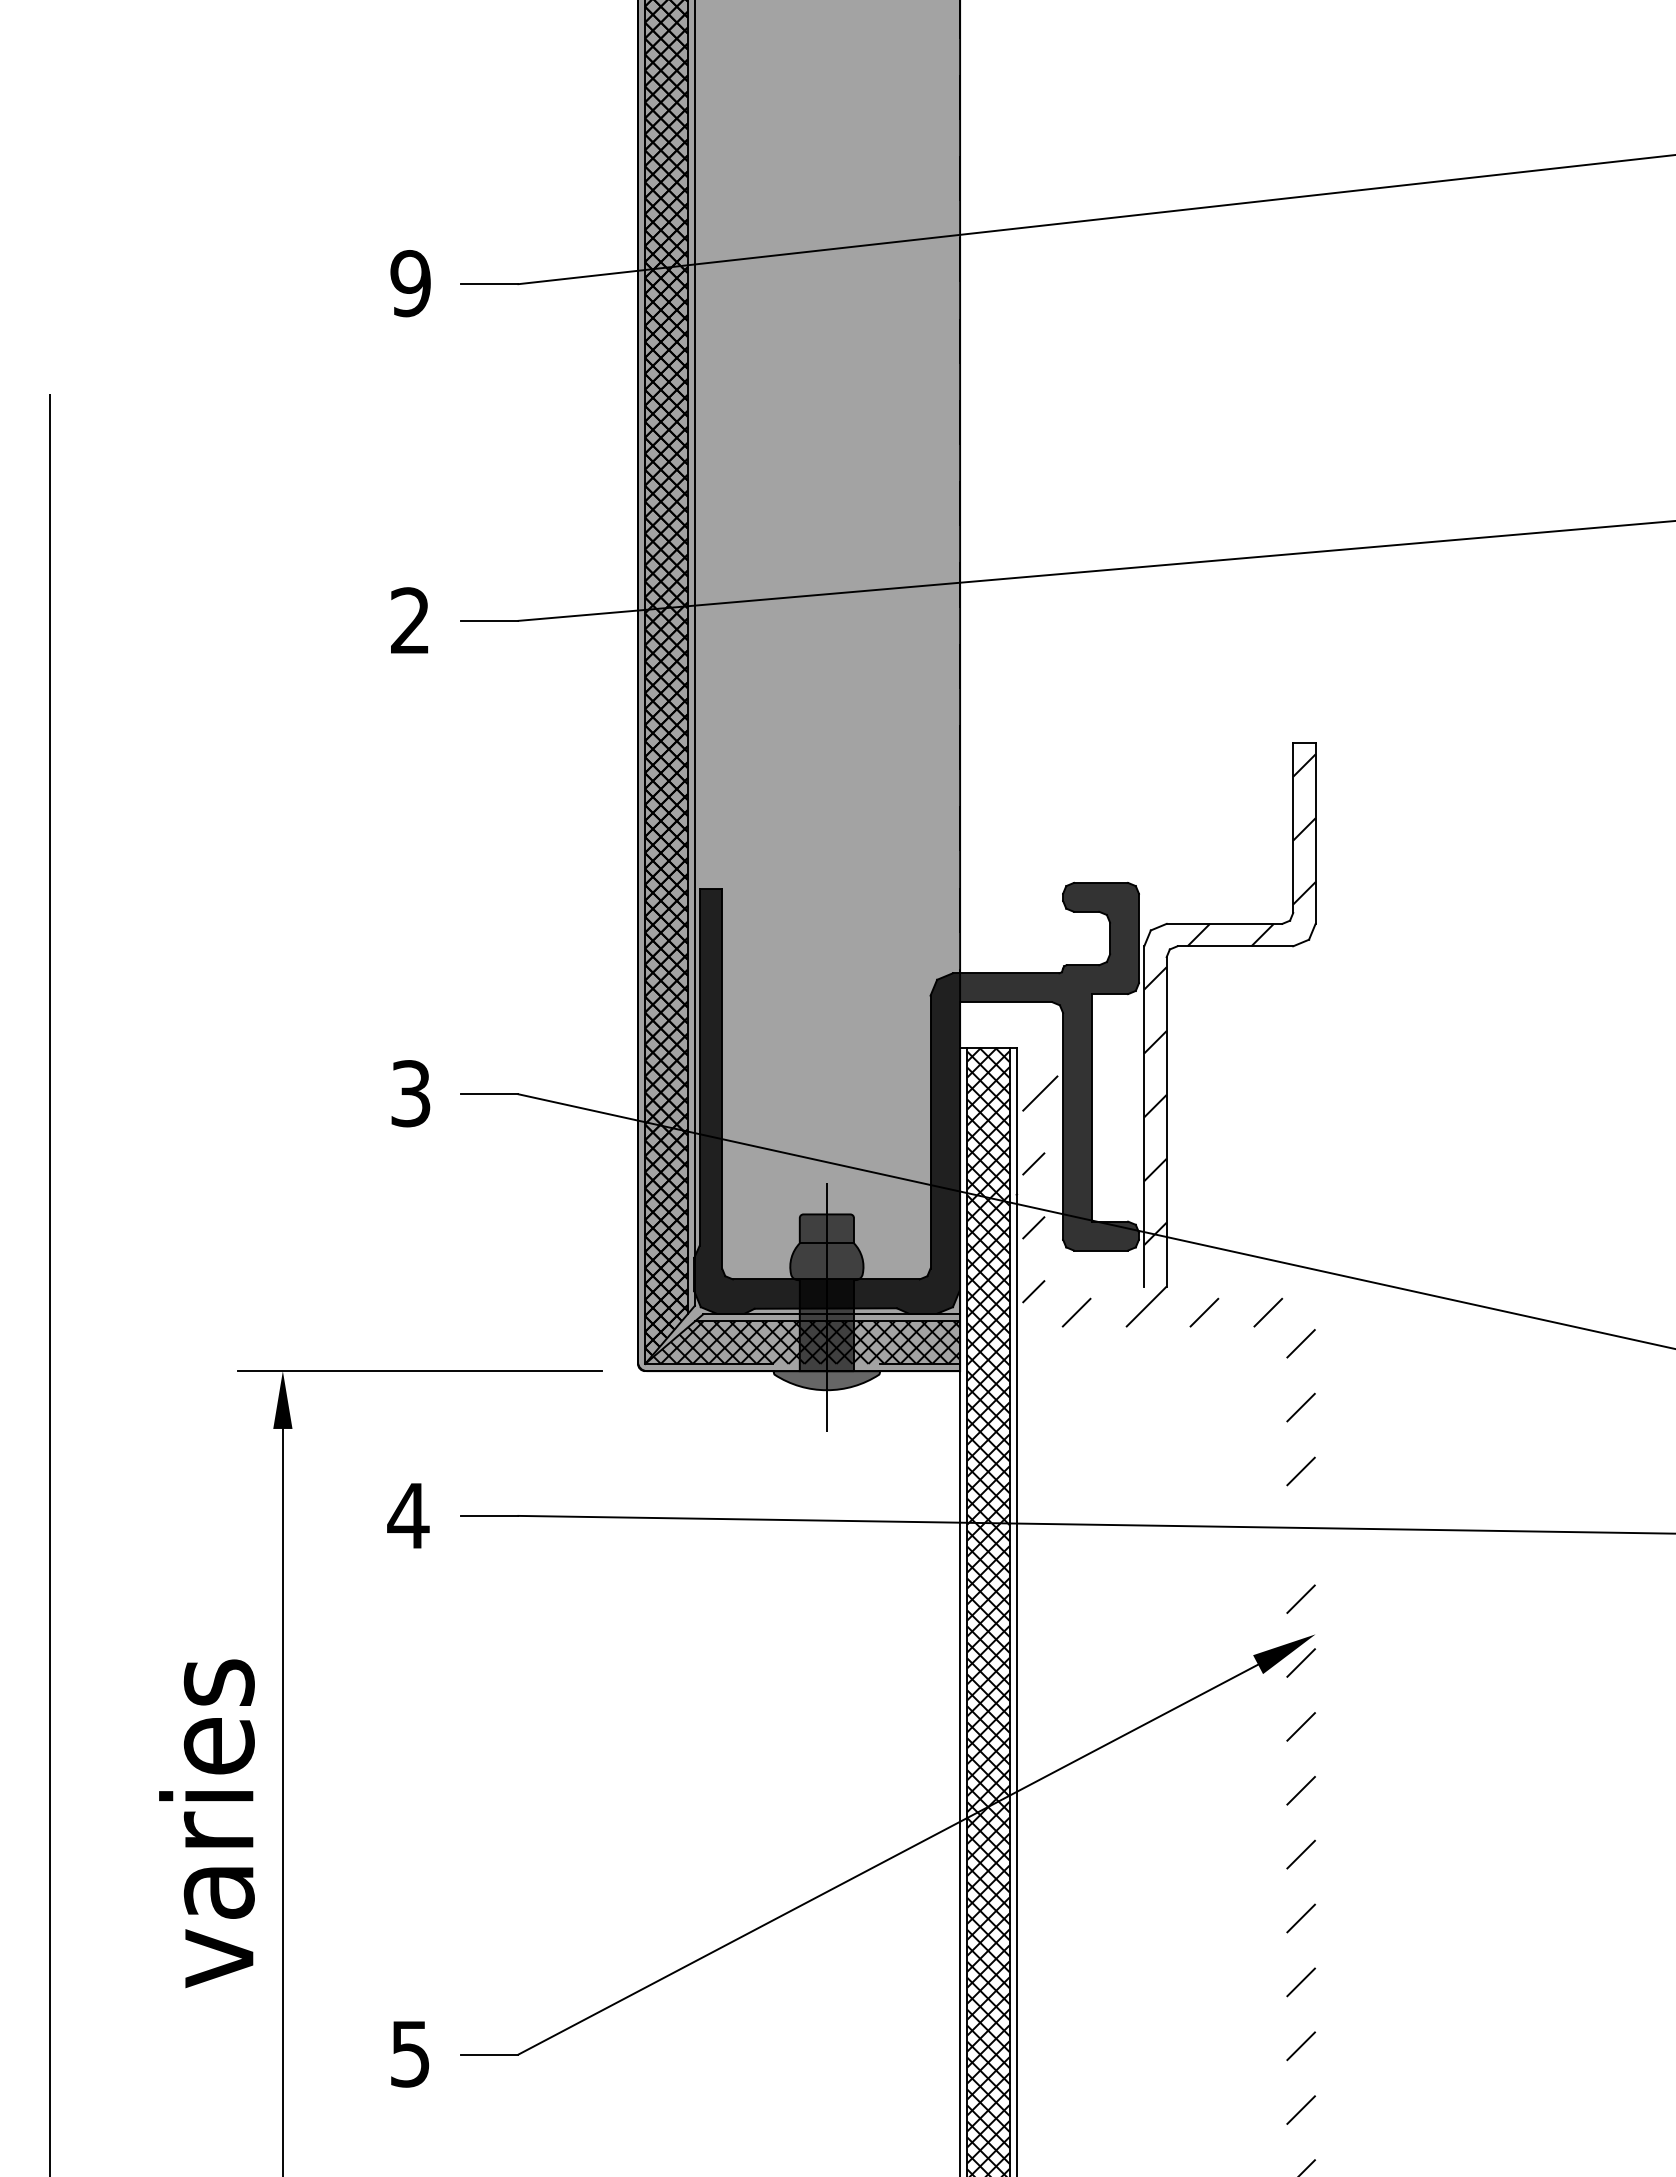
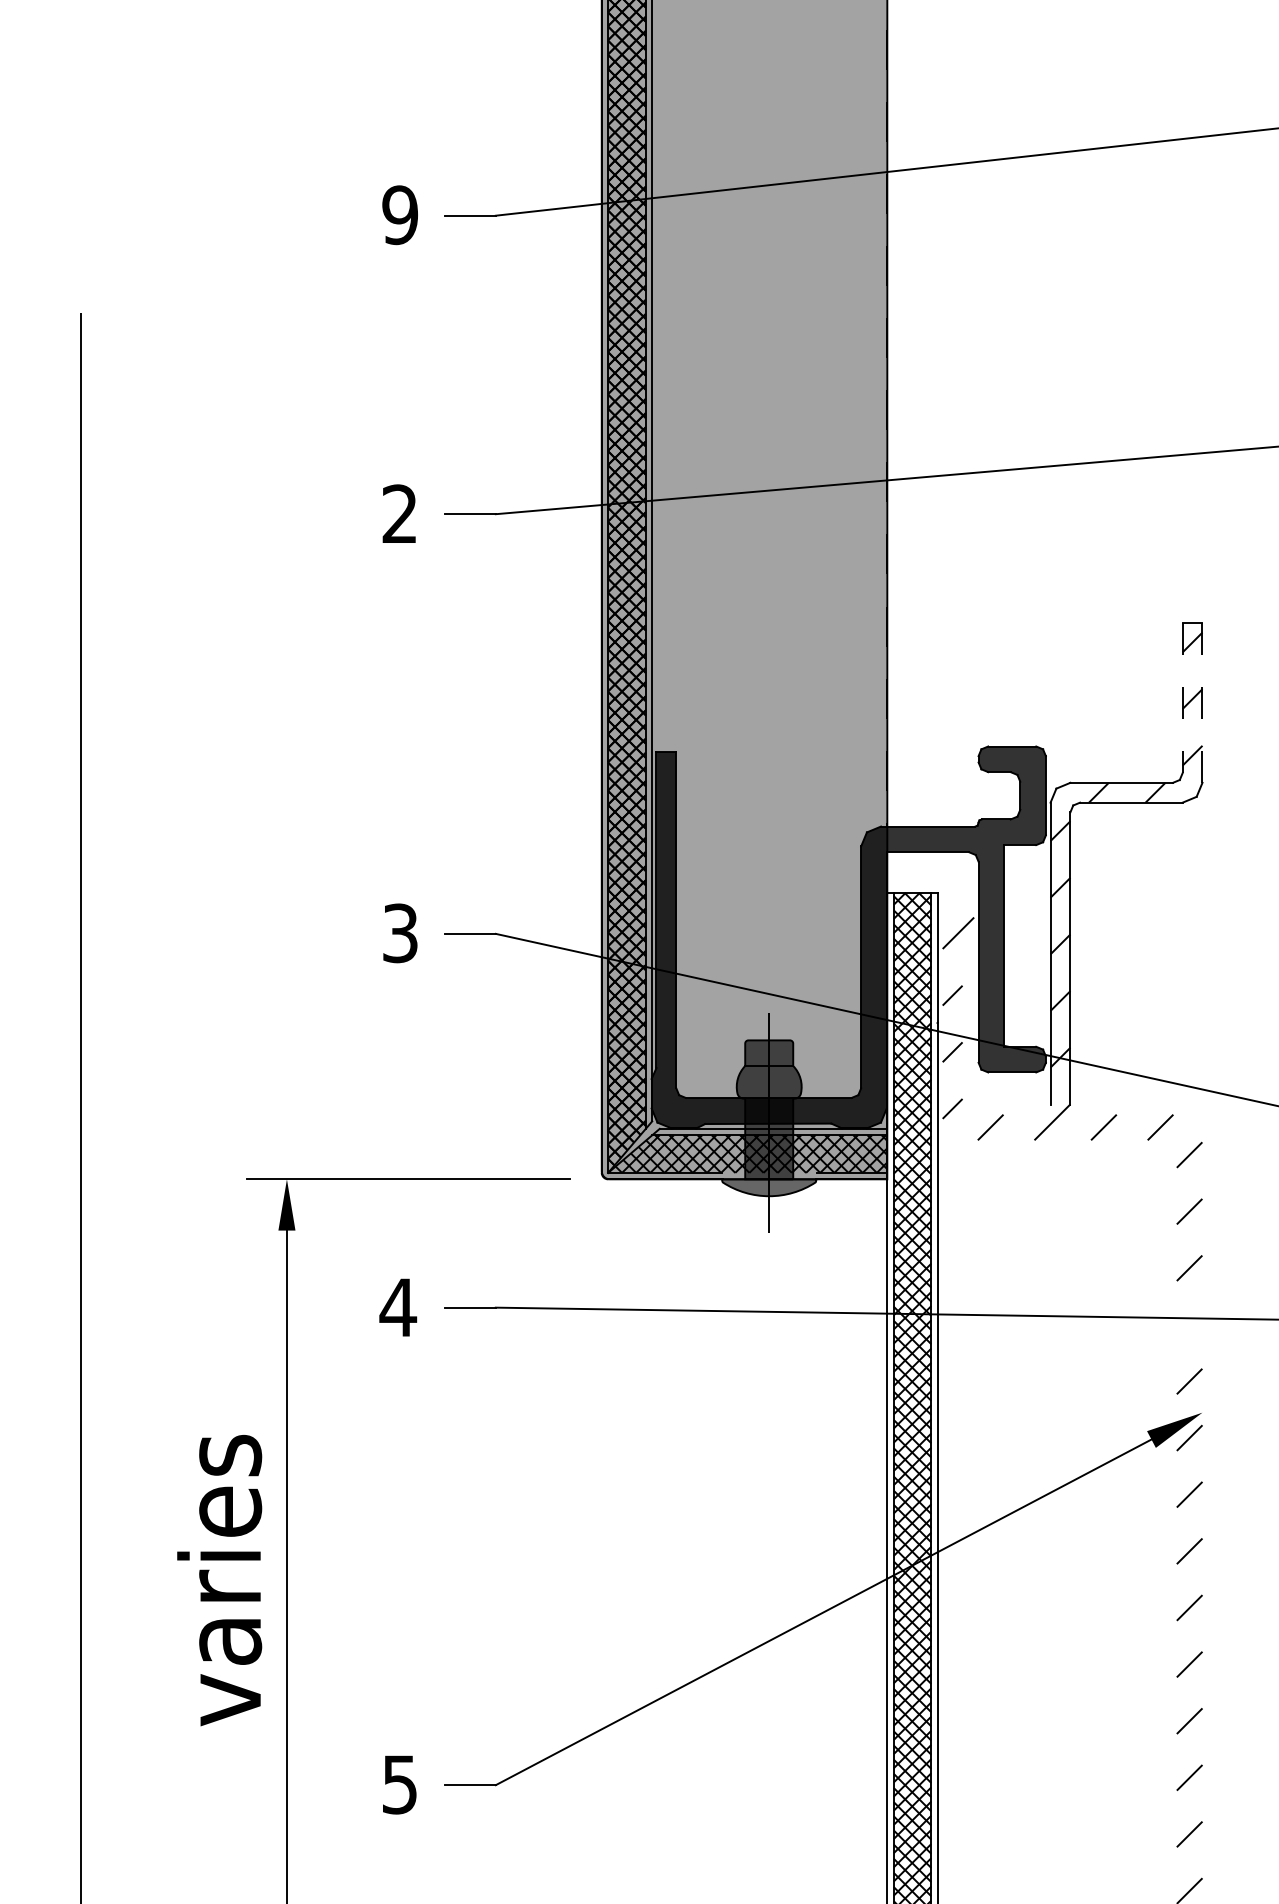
line: (1293, 828) -> (1182, 698), solid -> dashed
line: (1315, 833) -> (1202, 702), solid -> dashed

